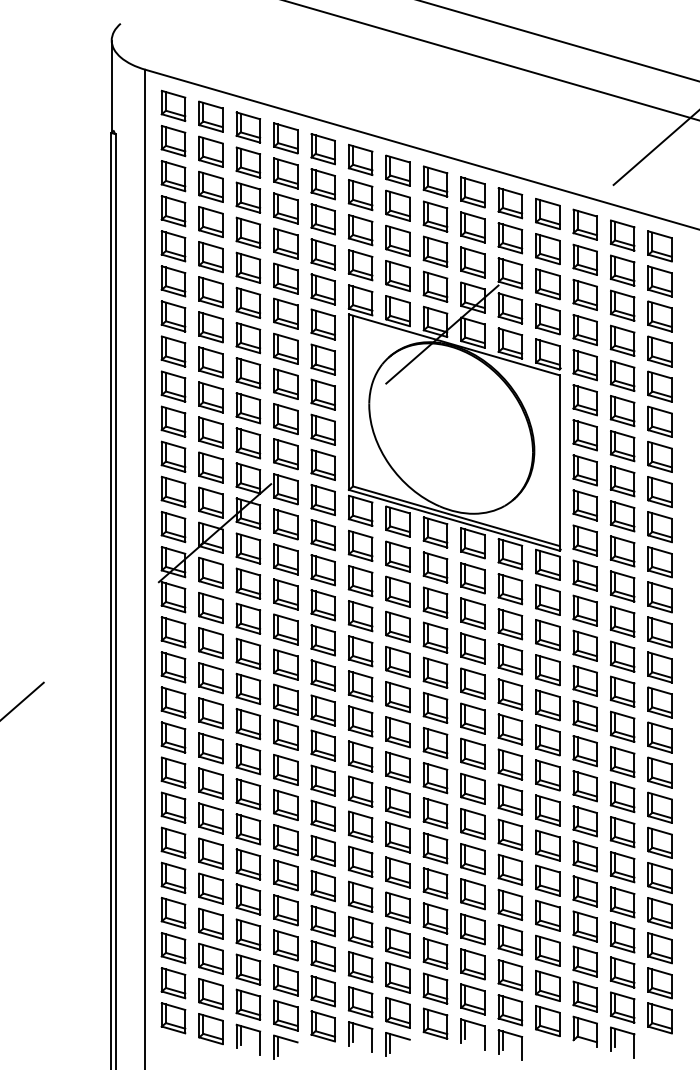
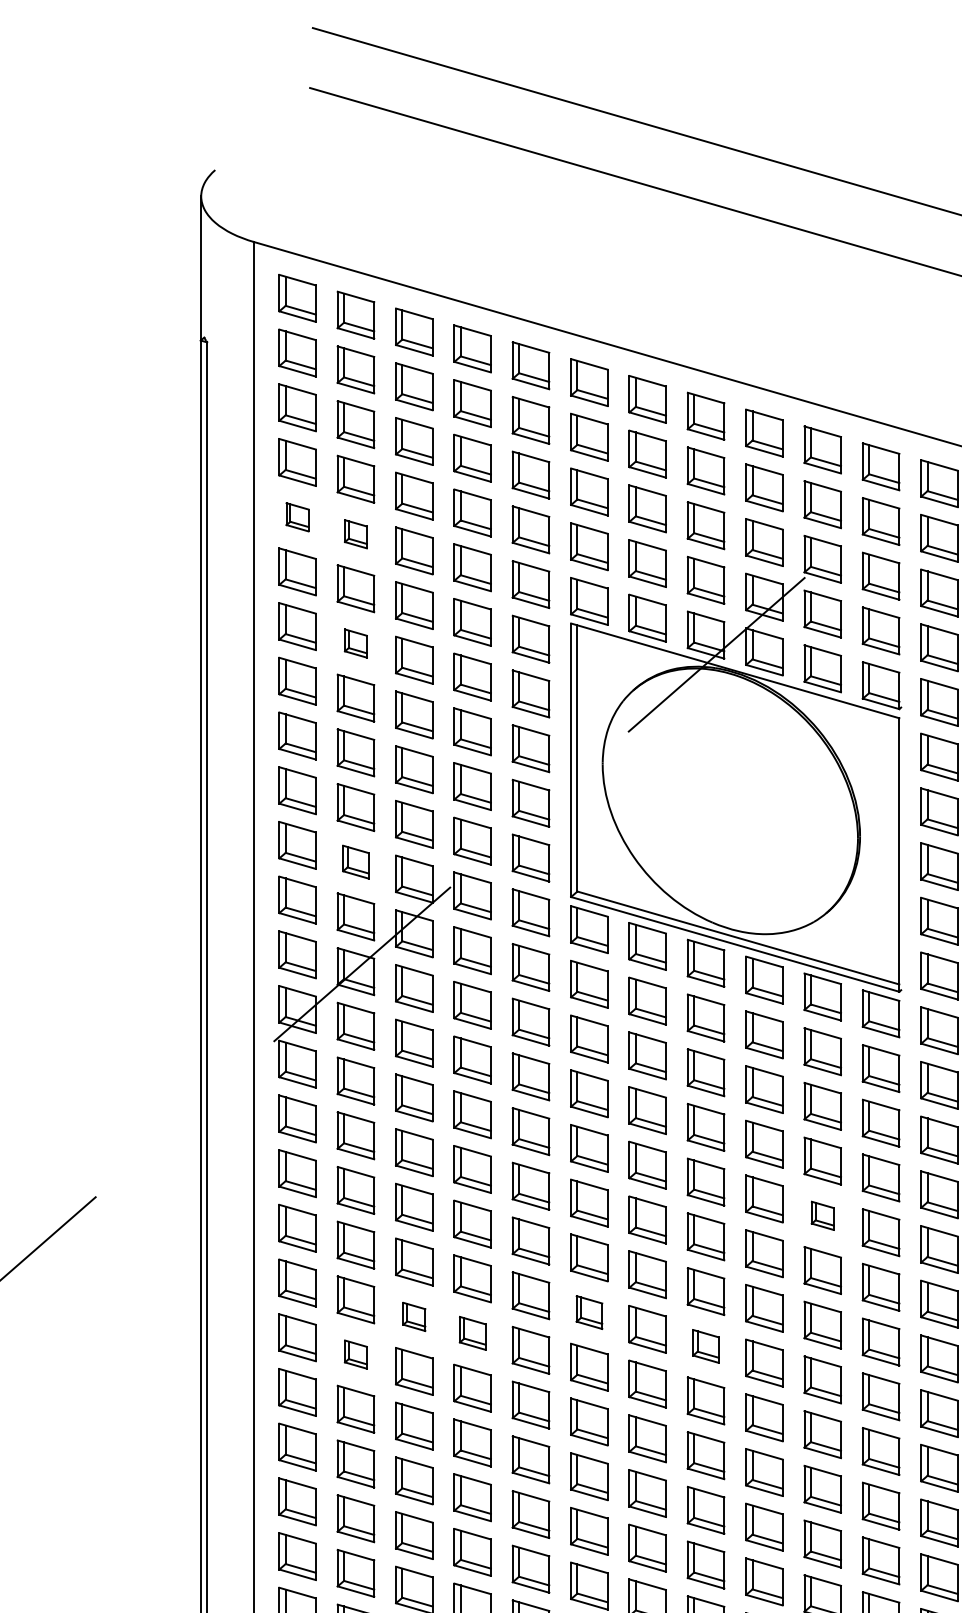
part: (173, 246) -> (297, 517), size x0.6
part: (210, 257) -> (355, 534), size x0.6
part: (210, 327) -> (355, 643), size x0.6
part: (210, 467) -> (355, 862), size x0.7
part: (510, 694) -> (822, 1215), size x0.6
part: (360, 756) -> (589, 1312), size x0.7
part: (248, 759) -> (414, 1317), size x0.6
part: (285, 769) -> (472, 1332), size x0.7
part: (435, 778) -> (705, 1346), size x0.7
part: (210, 783) -> (355, 1354), size x0.6

